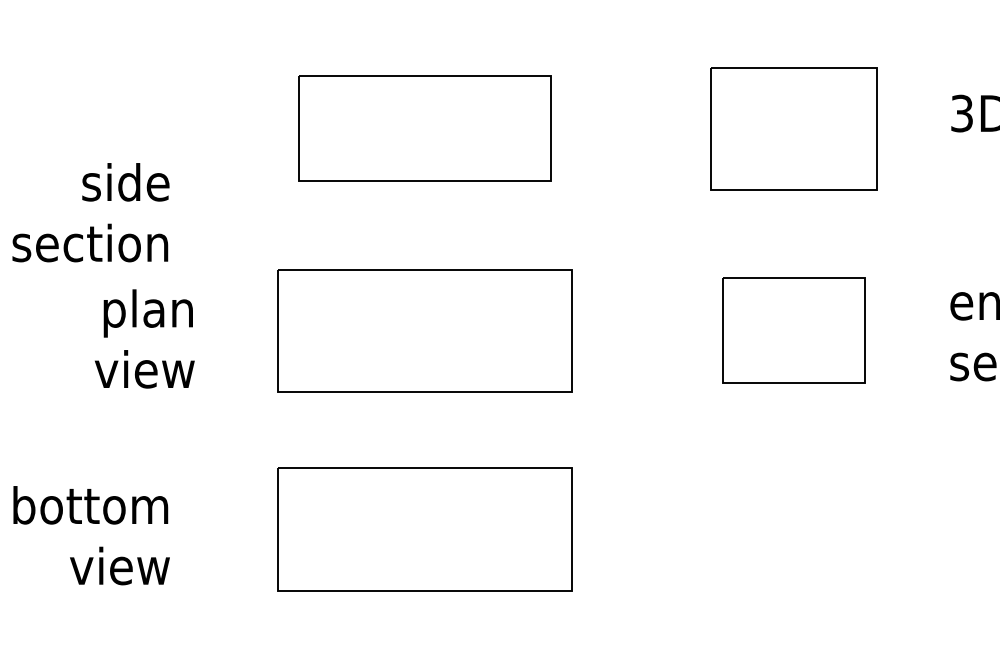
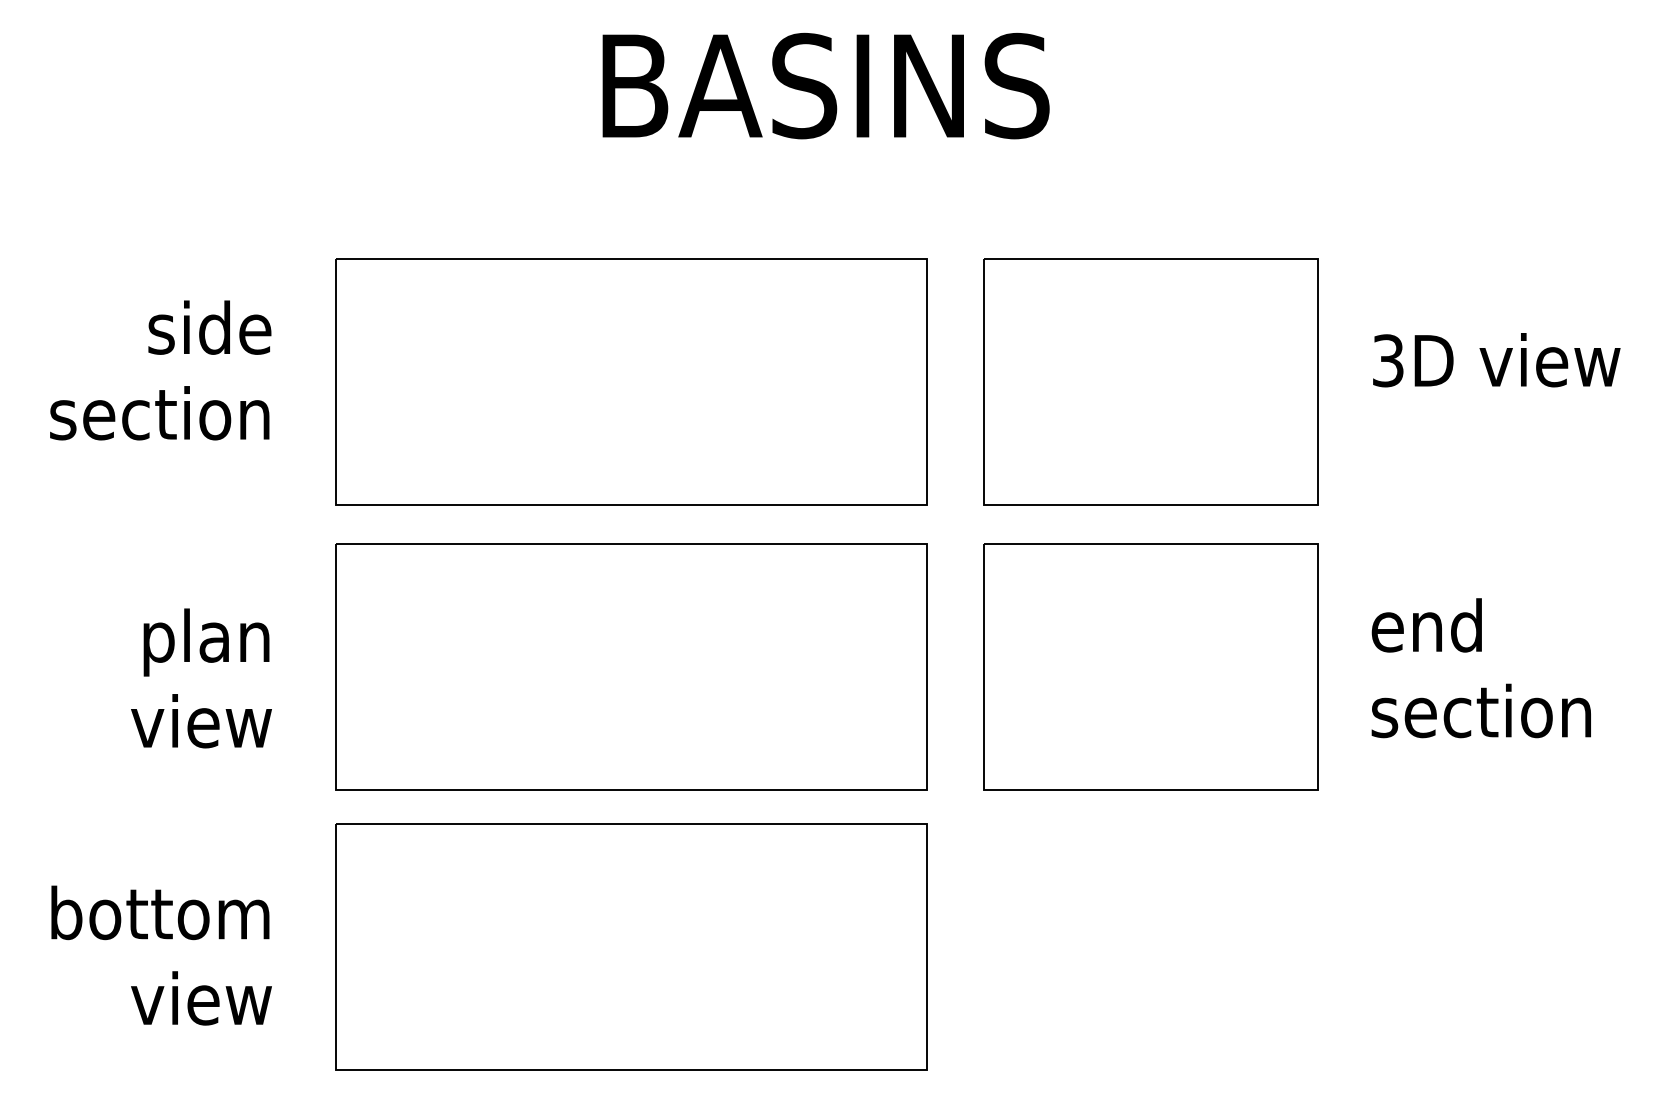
part: (425, 128) -> (631, 381), size x1.67
part: (793, 128) -> (1150, 381), size x1.43
text: (90, 212) -> (160, 370), moved
part: (425, 330) -> (631, 666), size x1.43
part: (793, 330) -> (1150, 666), size x1.67
text: (144, 339) -> (201, 678), moved
part: (425, 529) -> (631, 946), size x1.43

